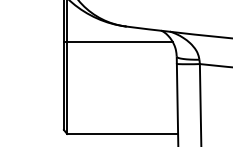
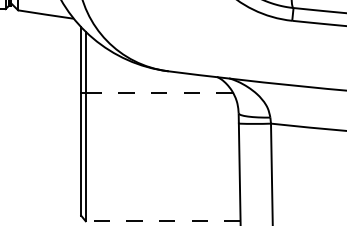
line: (120, 41) -> (159, 92), solid -> dashed
line: (122, 134) -> (162, 221), solid -> dashed

